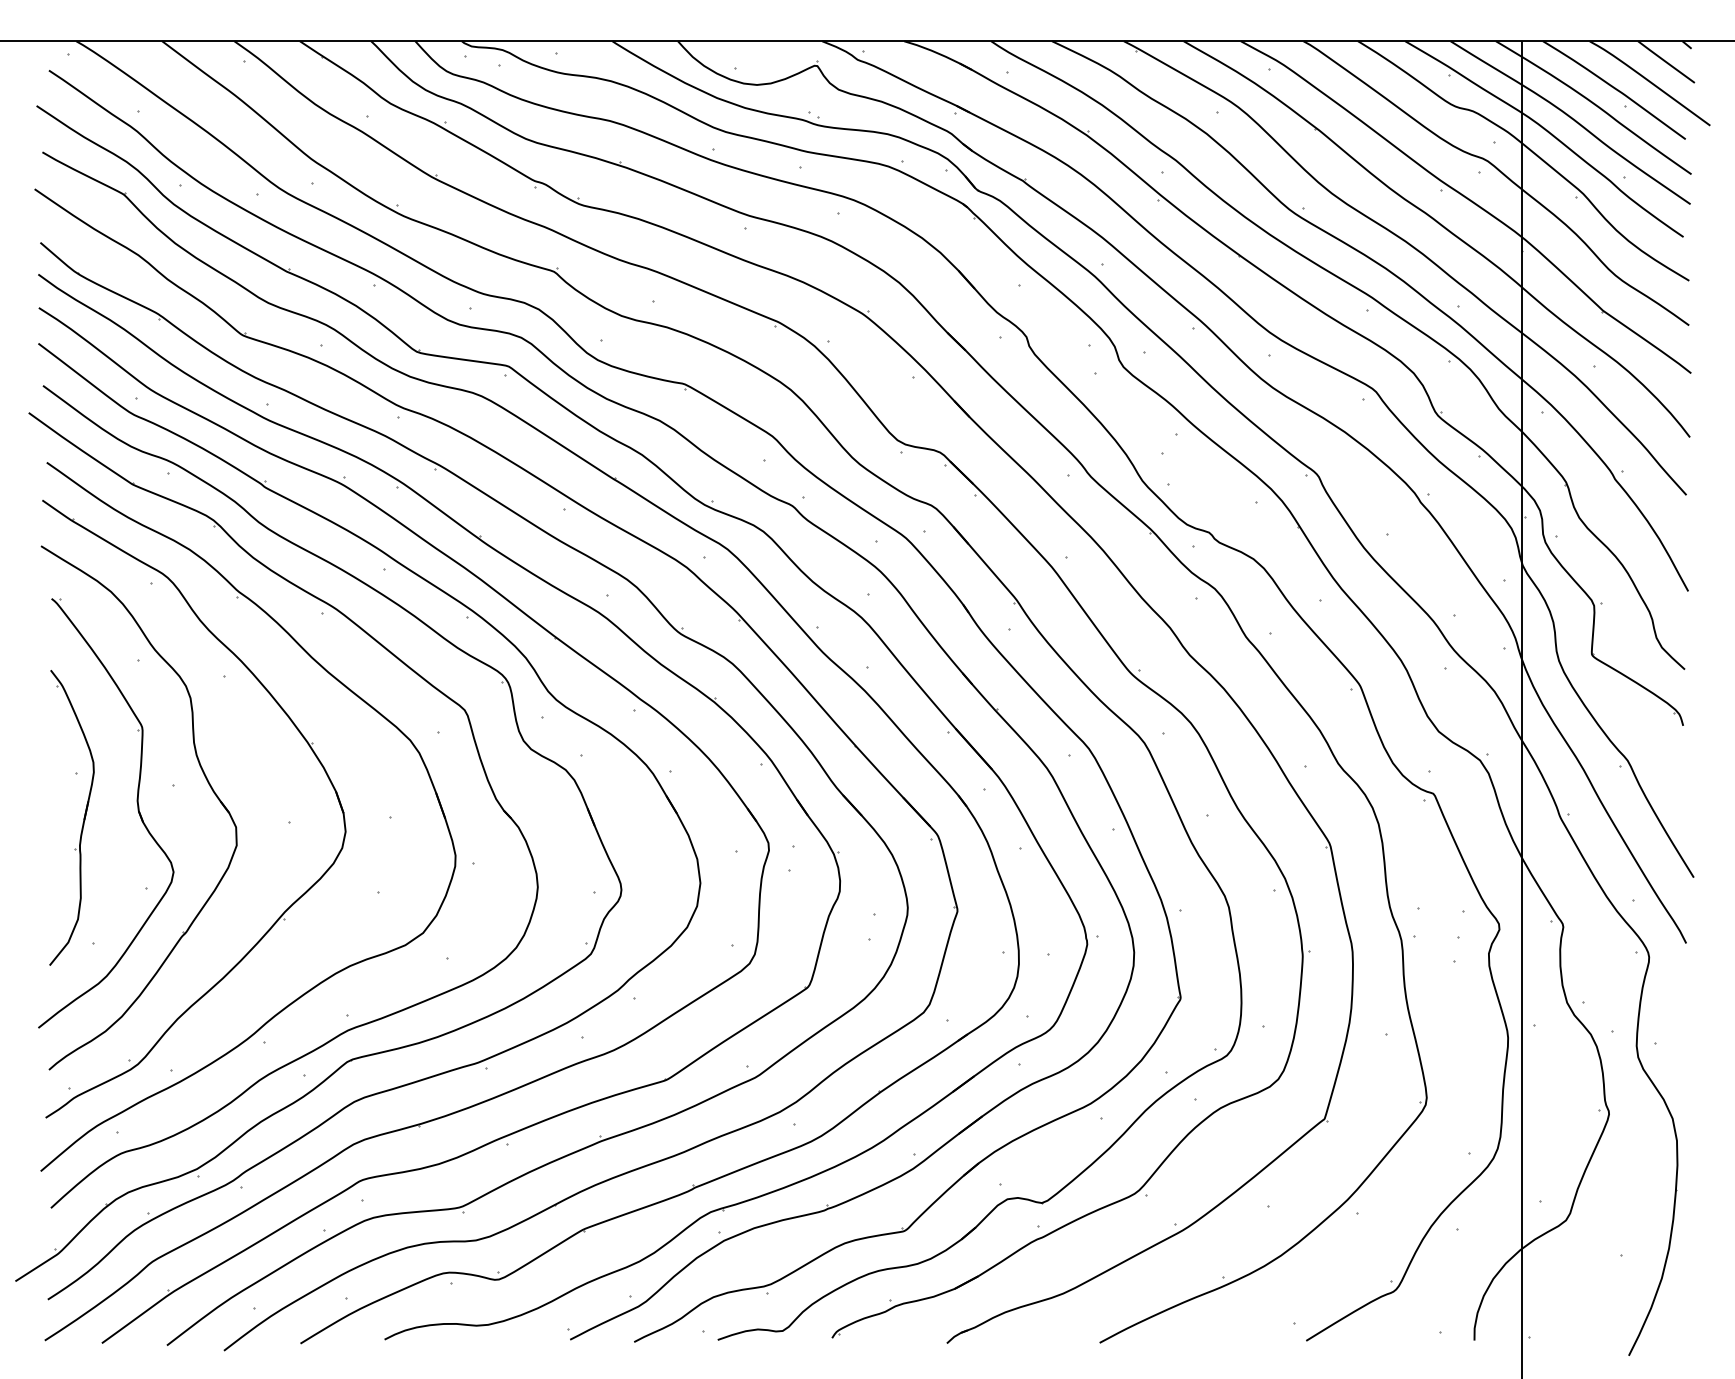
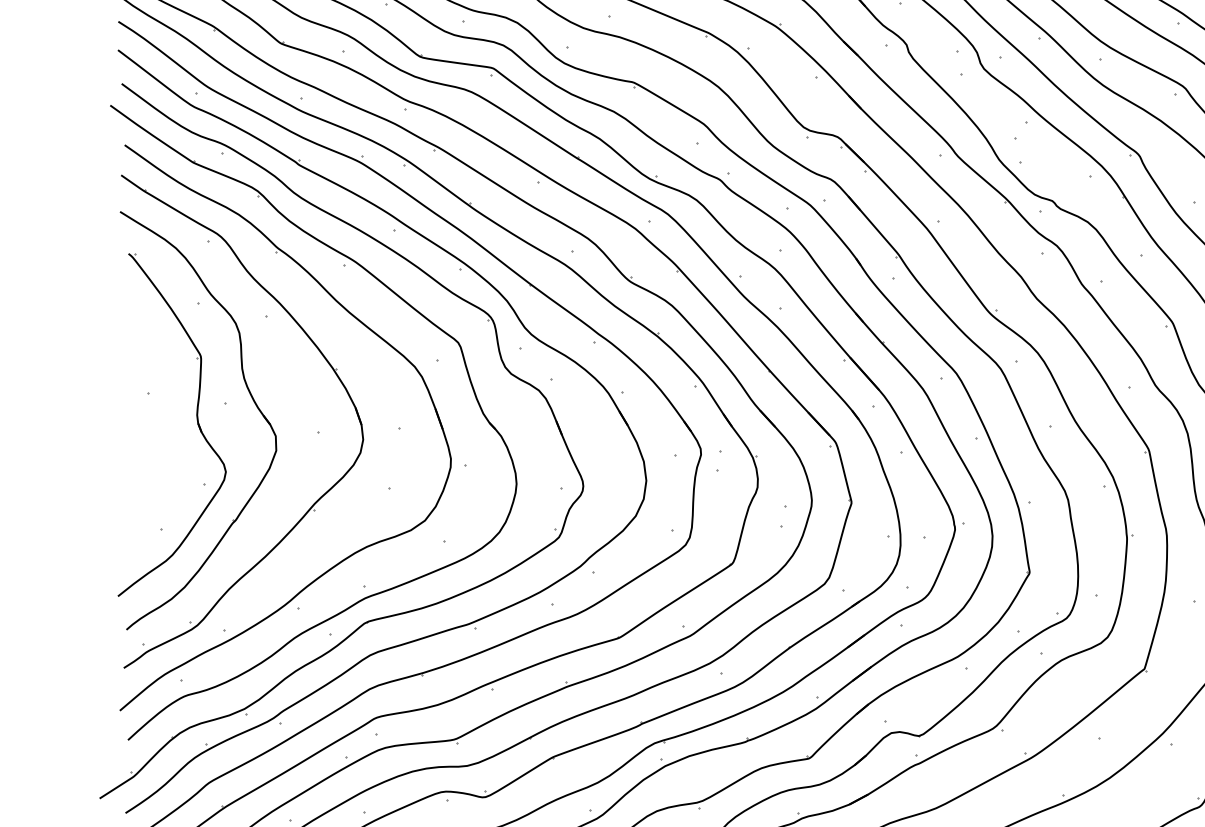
part: (83, 817) -> (153, 428), removed

